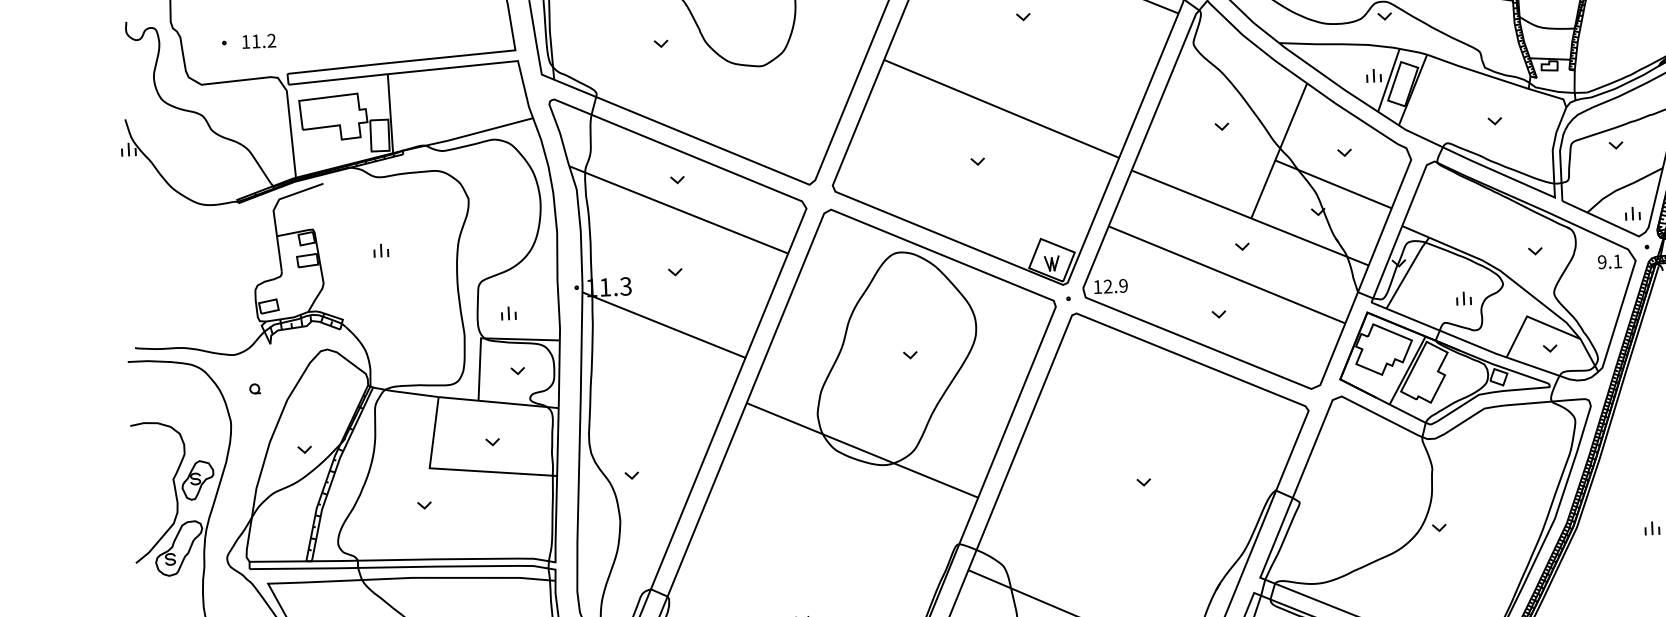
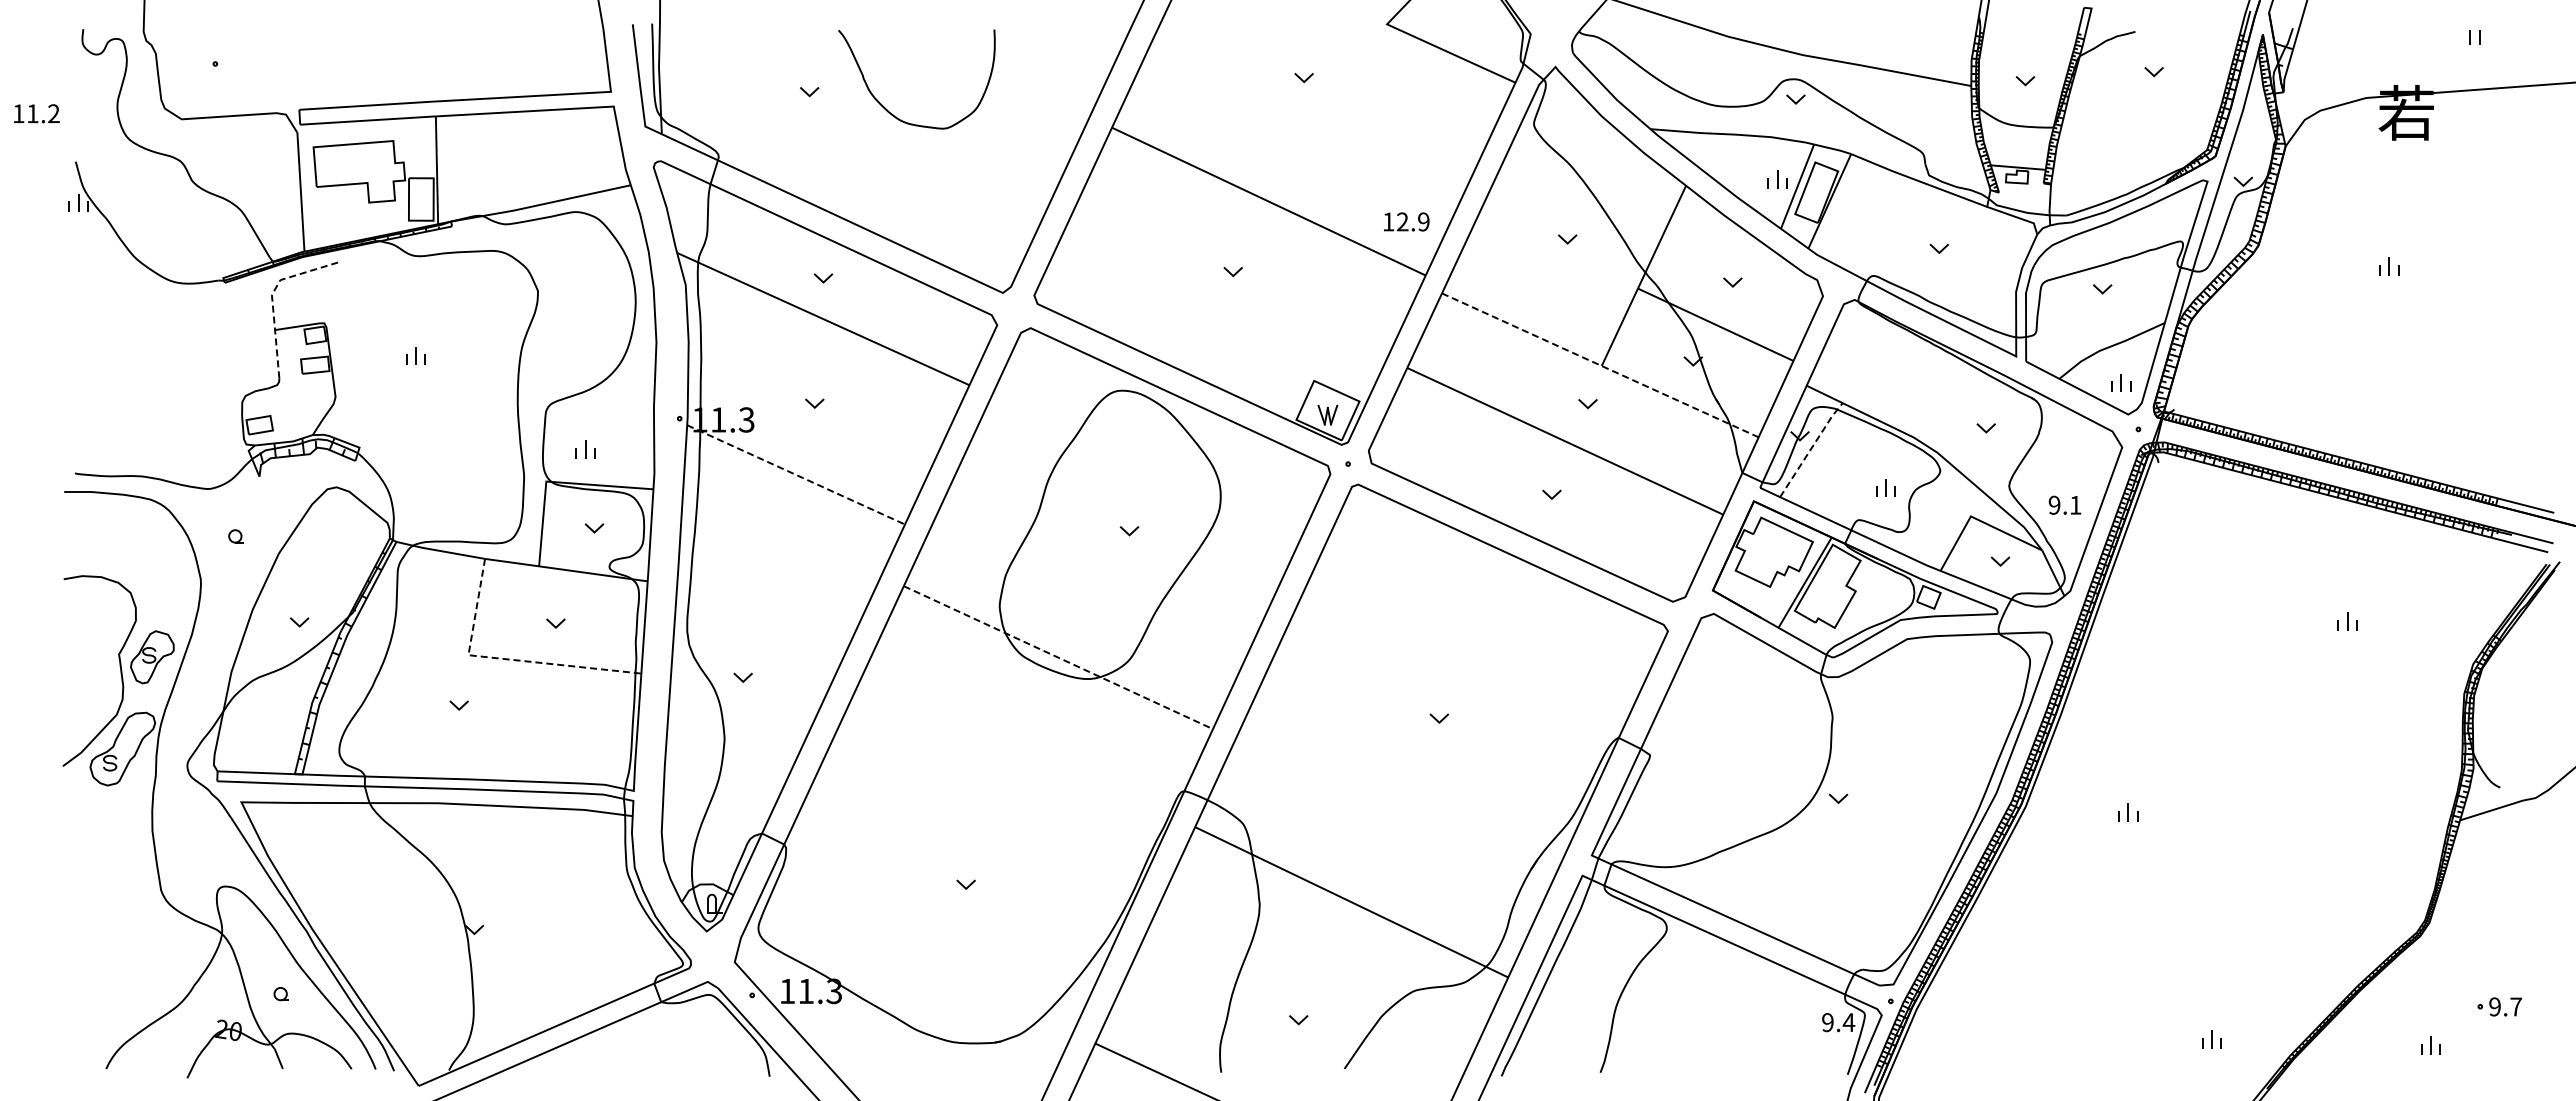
text: (258, 41) -> (36, 113), moved
line: (273, 211) -> (271, 295), solid -> dashed
line: (1251, 218) -> (1601, 366), solid -> dashed
text: (1609, 261) -> (2064, 504), moved
line: (1407, 271) -> (1811, 447), solid -> dashed
text: (1110, 286) -> (1406, 221), moved
line: (663, 324) -> (795, 474), solid -> dashed
line: (862, 450) -> (1058, 657), solid -> dashed
line: (457, 470) -> (506, 659), solid -> dashed

